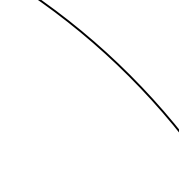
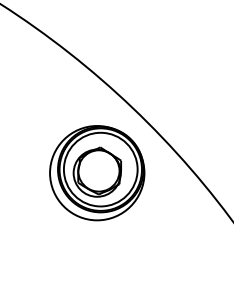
part: (62, 89) -> (97, 173), added

